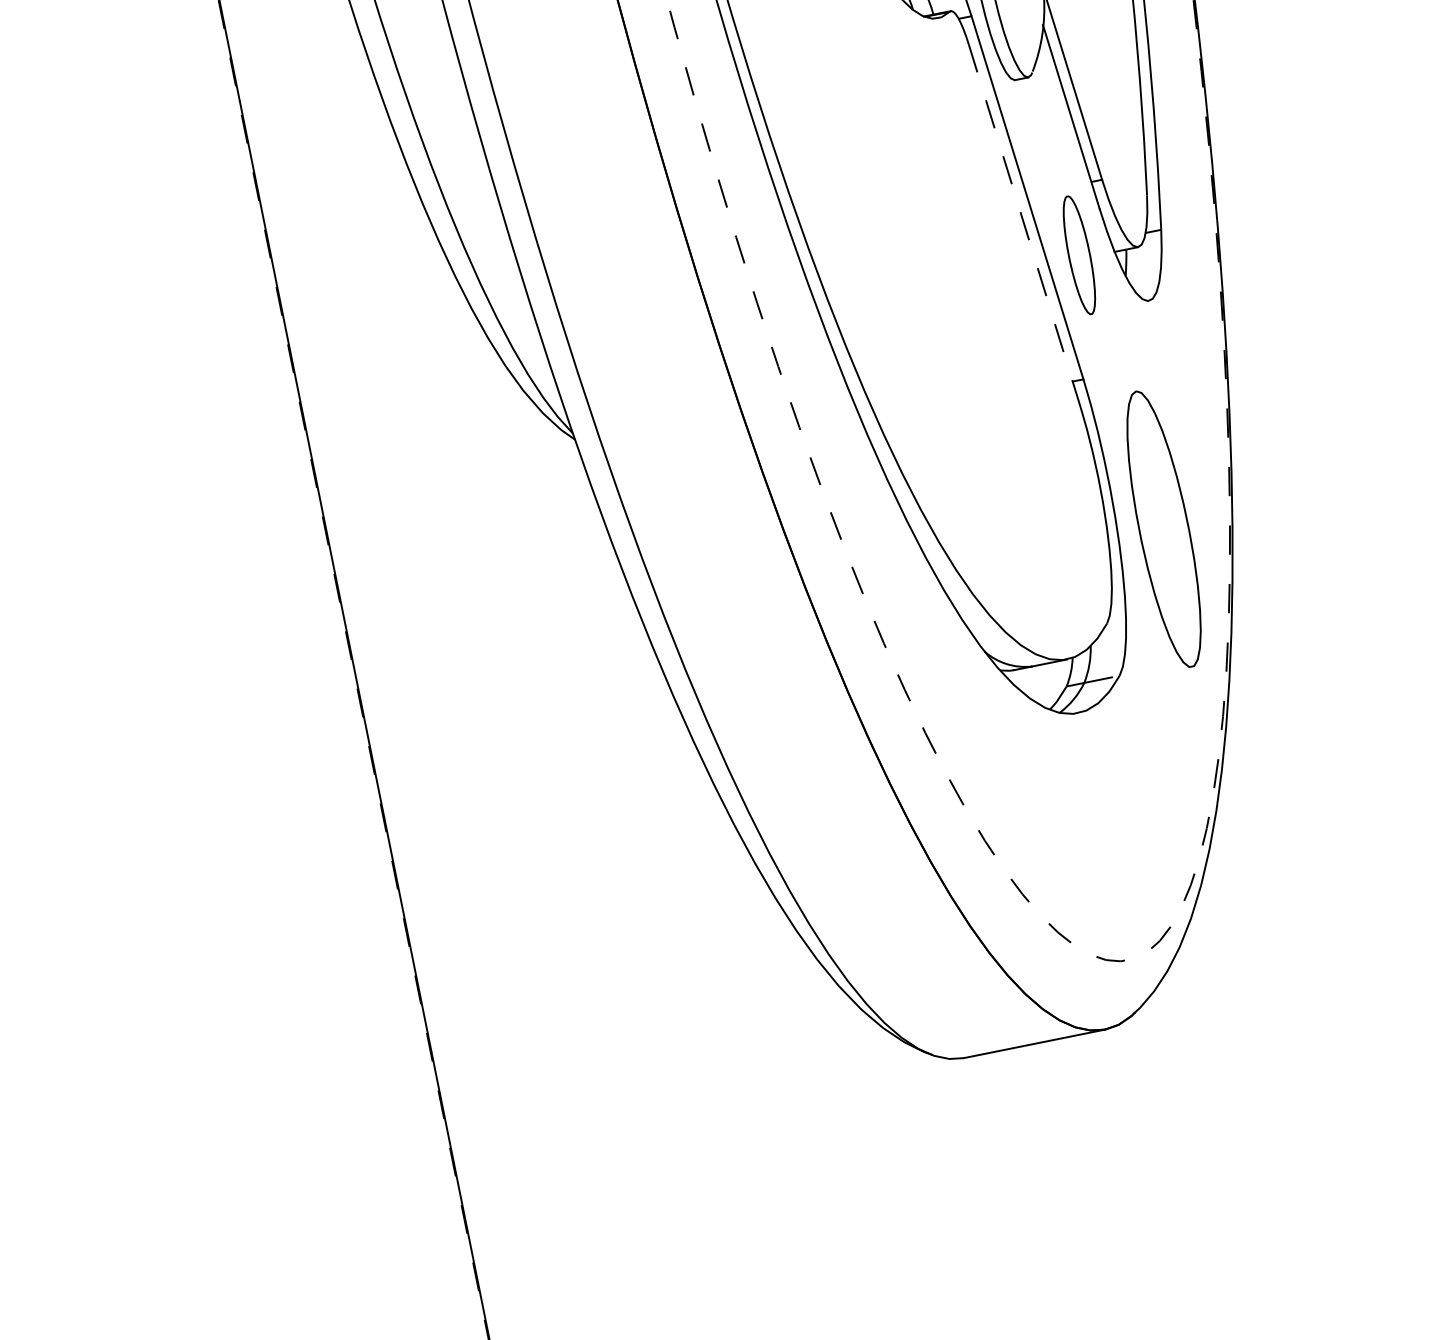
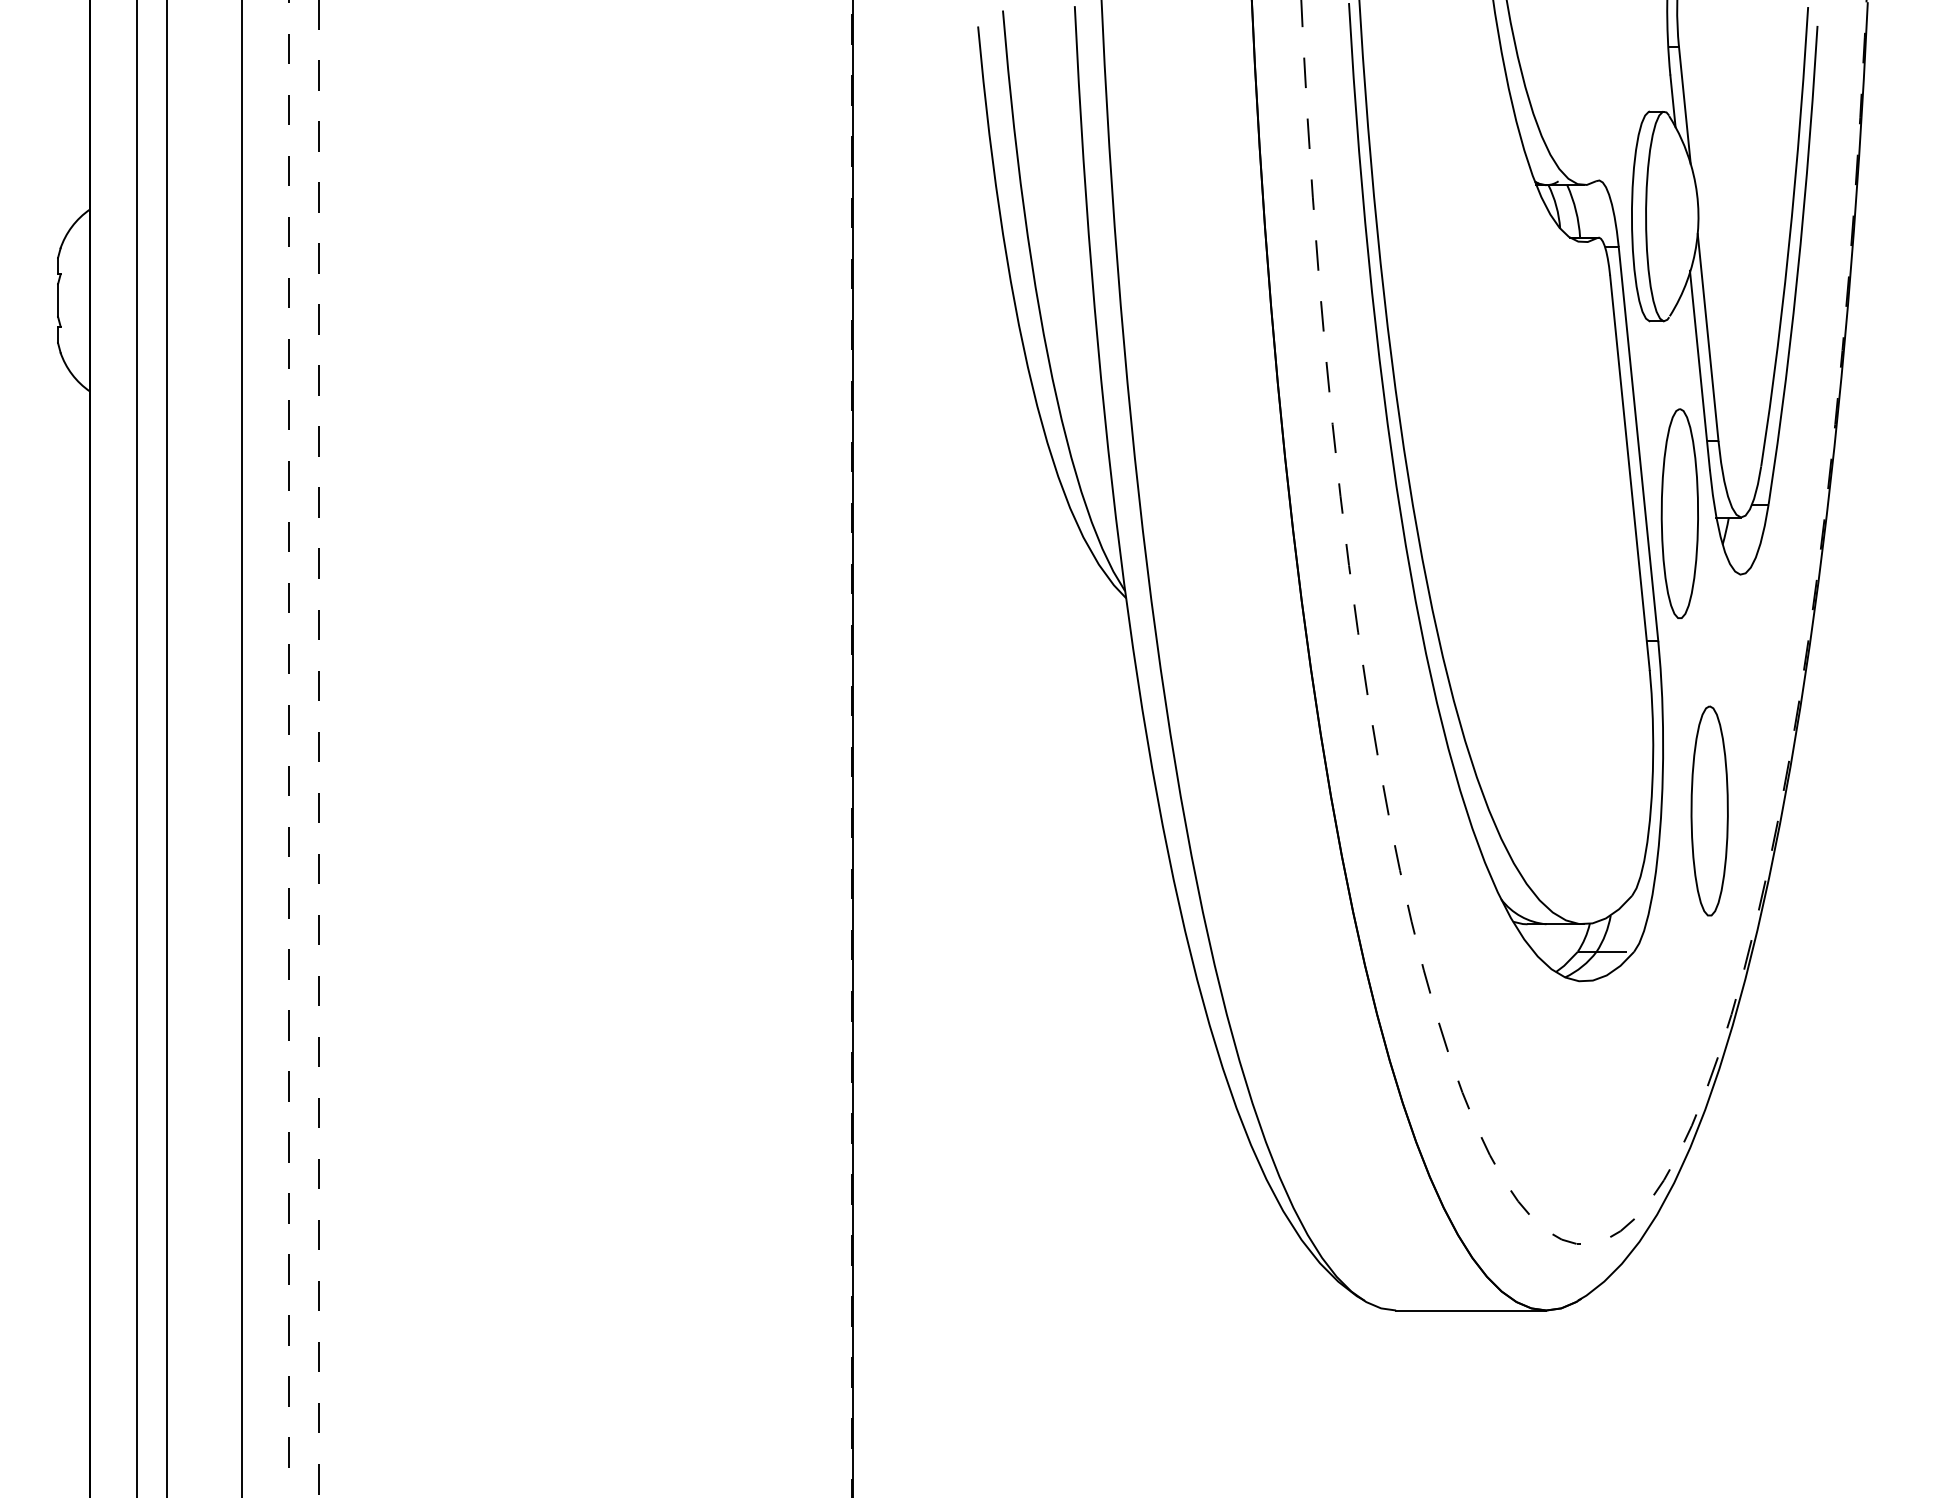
line: (1024, 226) -> (1629, 472), dashed -> solid
part: (1079, 255) -> (1679, 513), size x1.67
part: (1163, 528) -> (1709, 810), size x0.71

